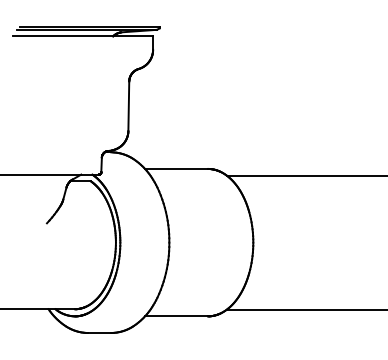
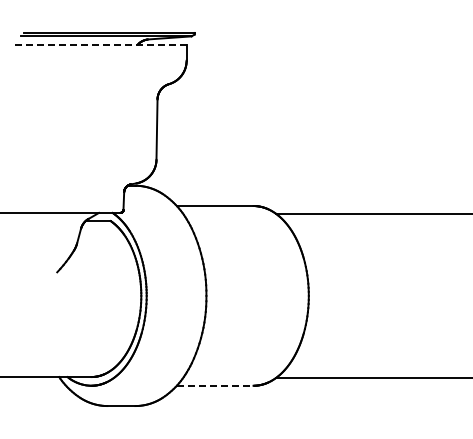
line: (82, 36) -> (100, 44), solid -> dashed
line: (176, 316) -> (215, 385), solid -> dashed

